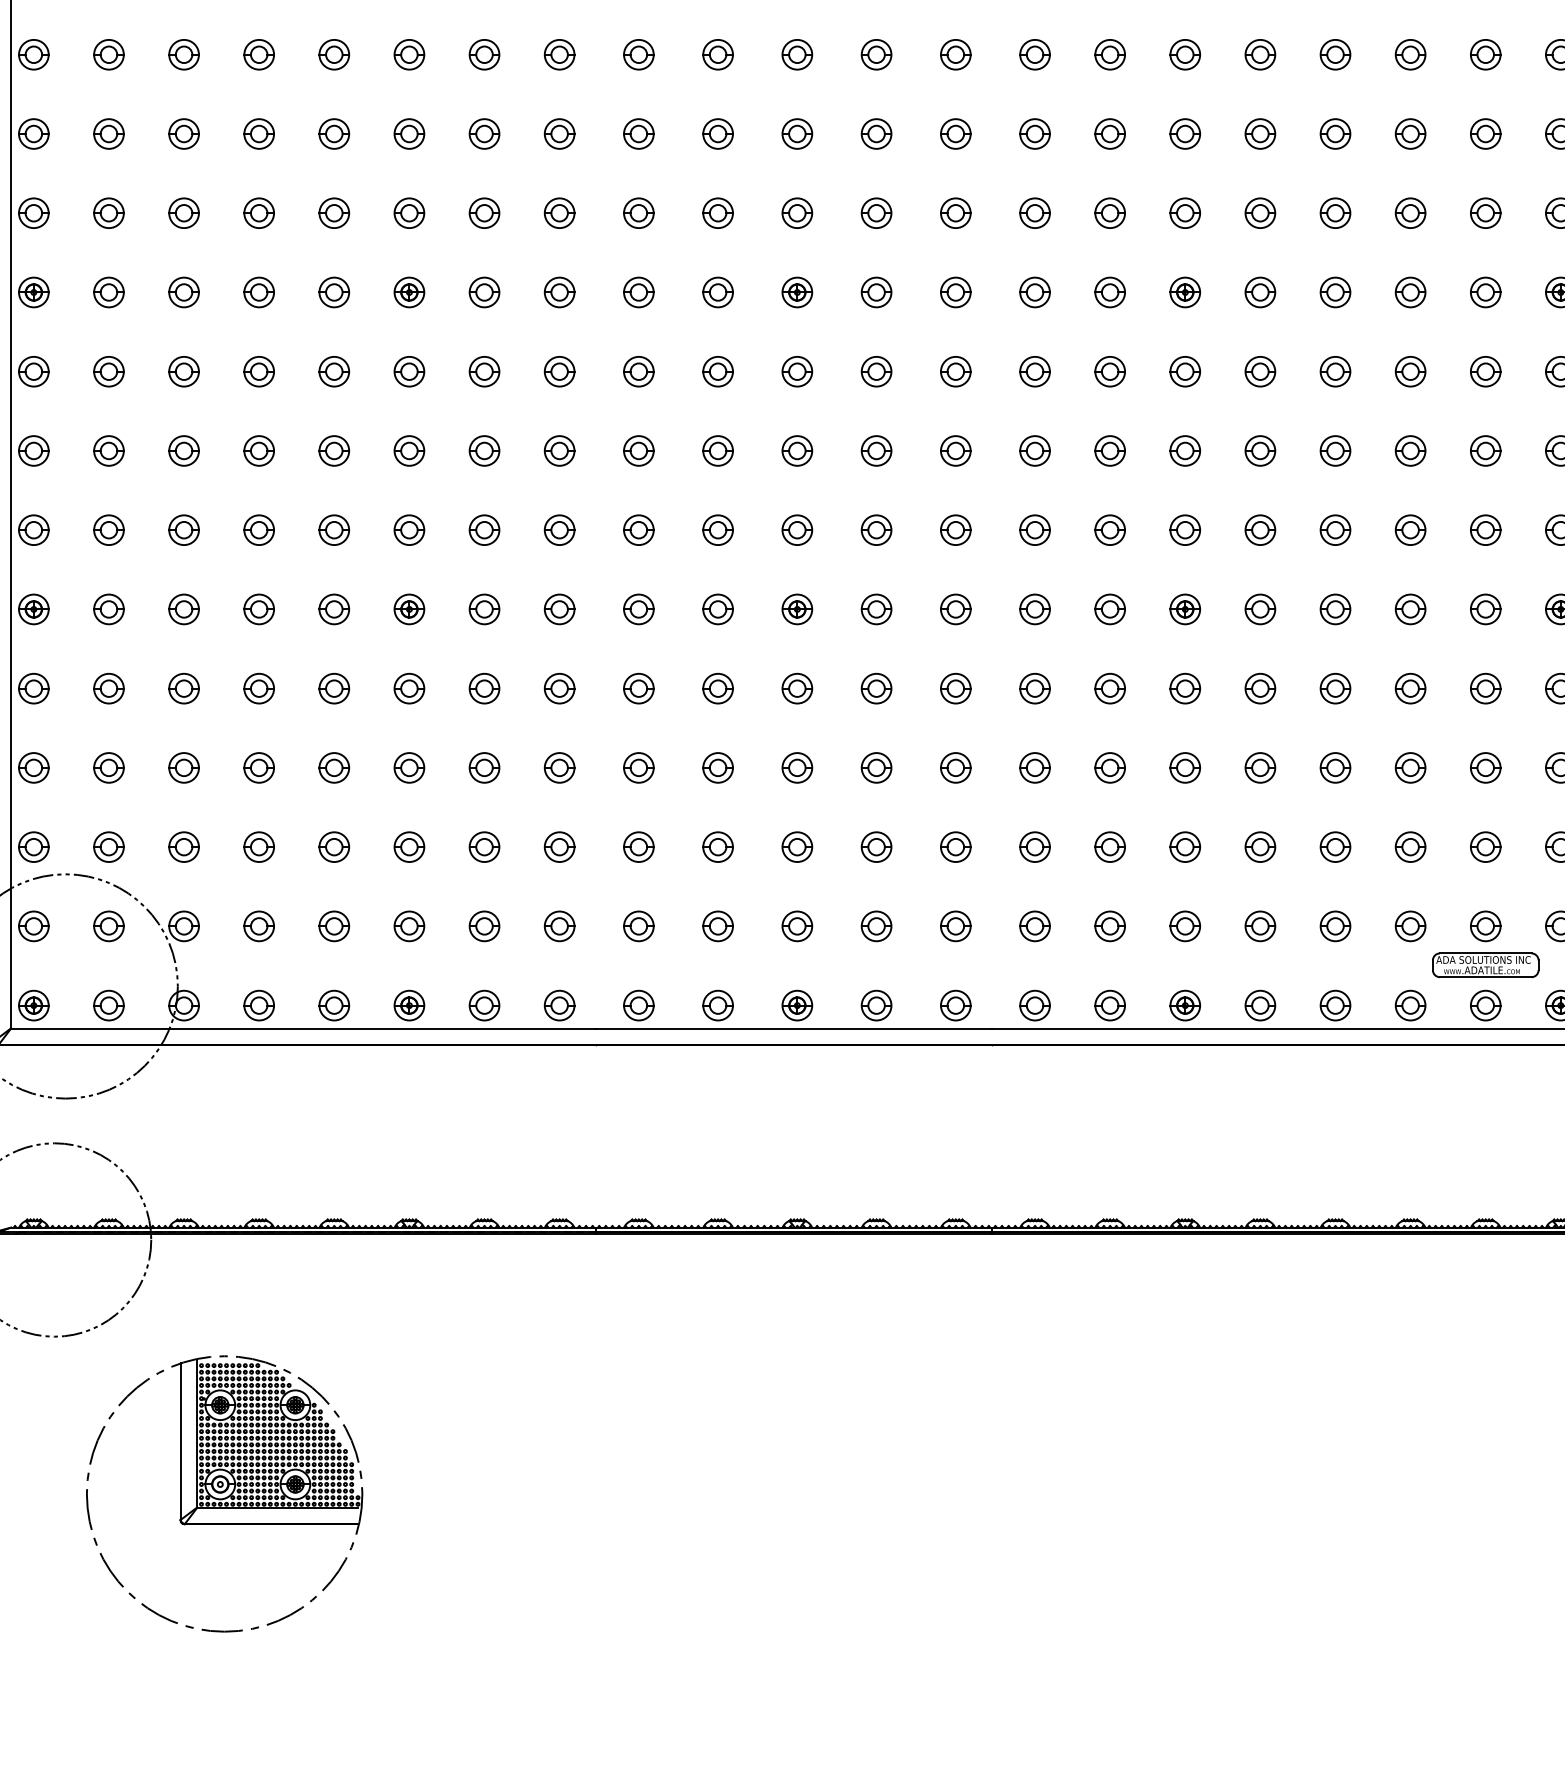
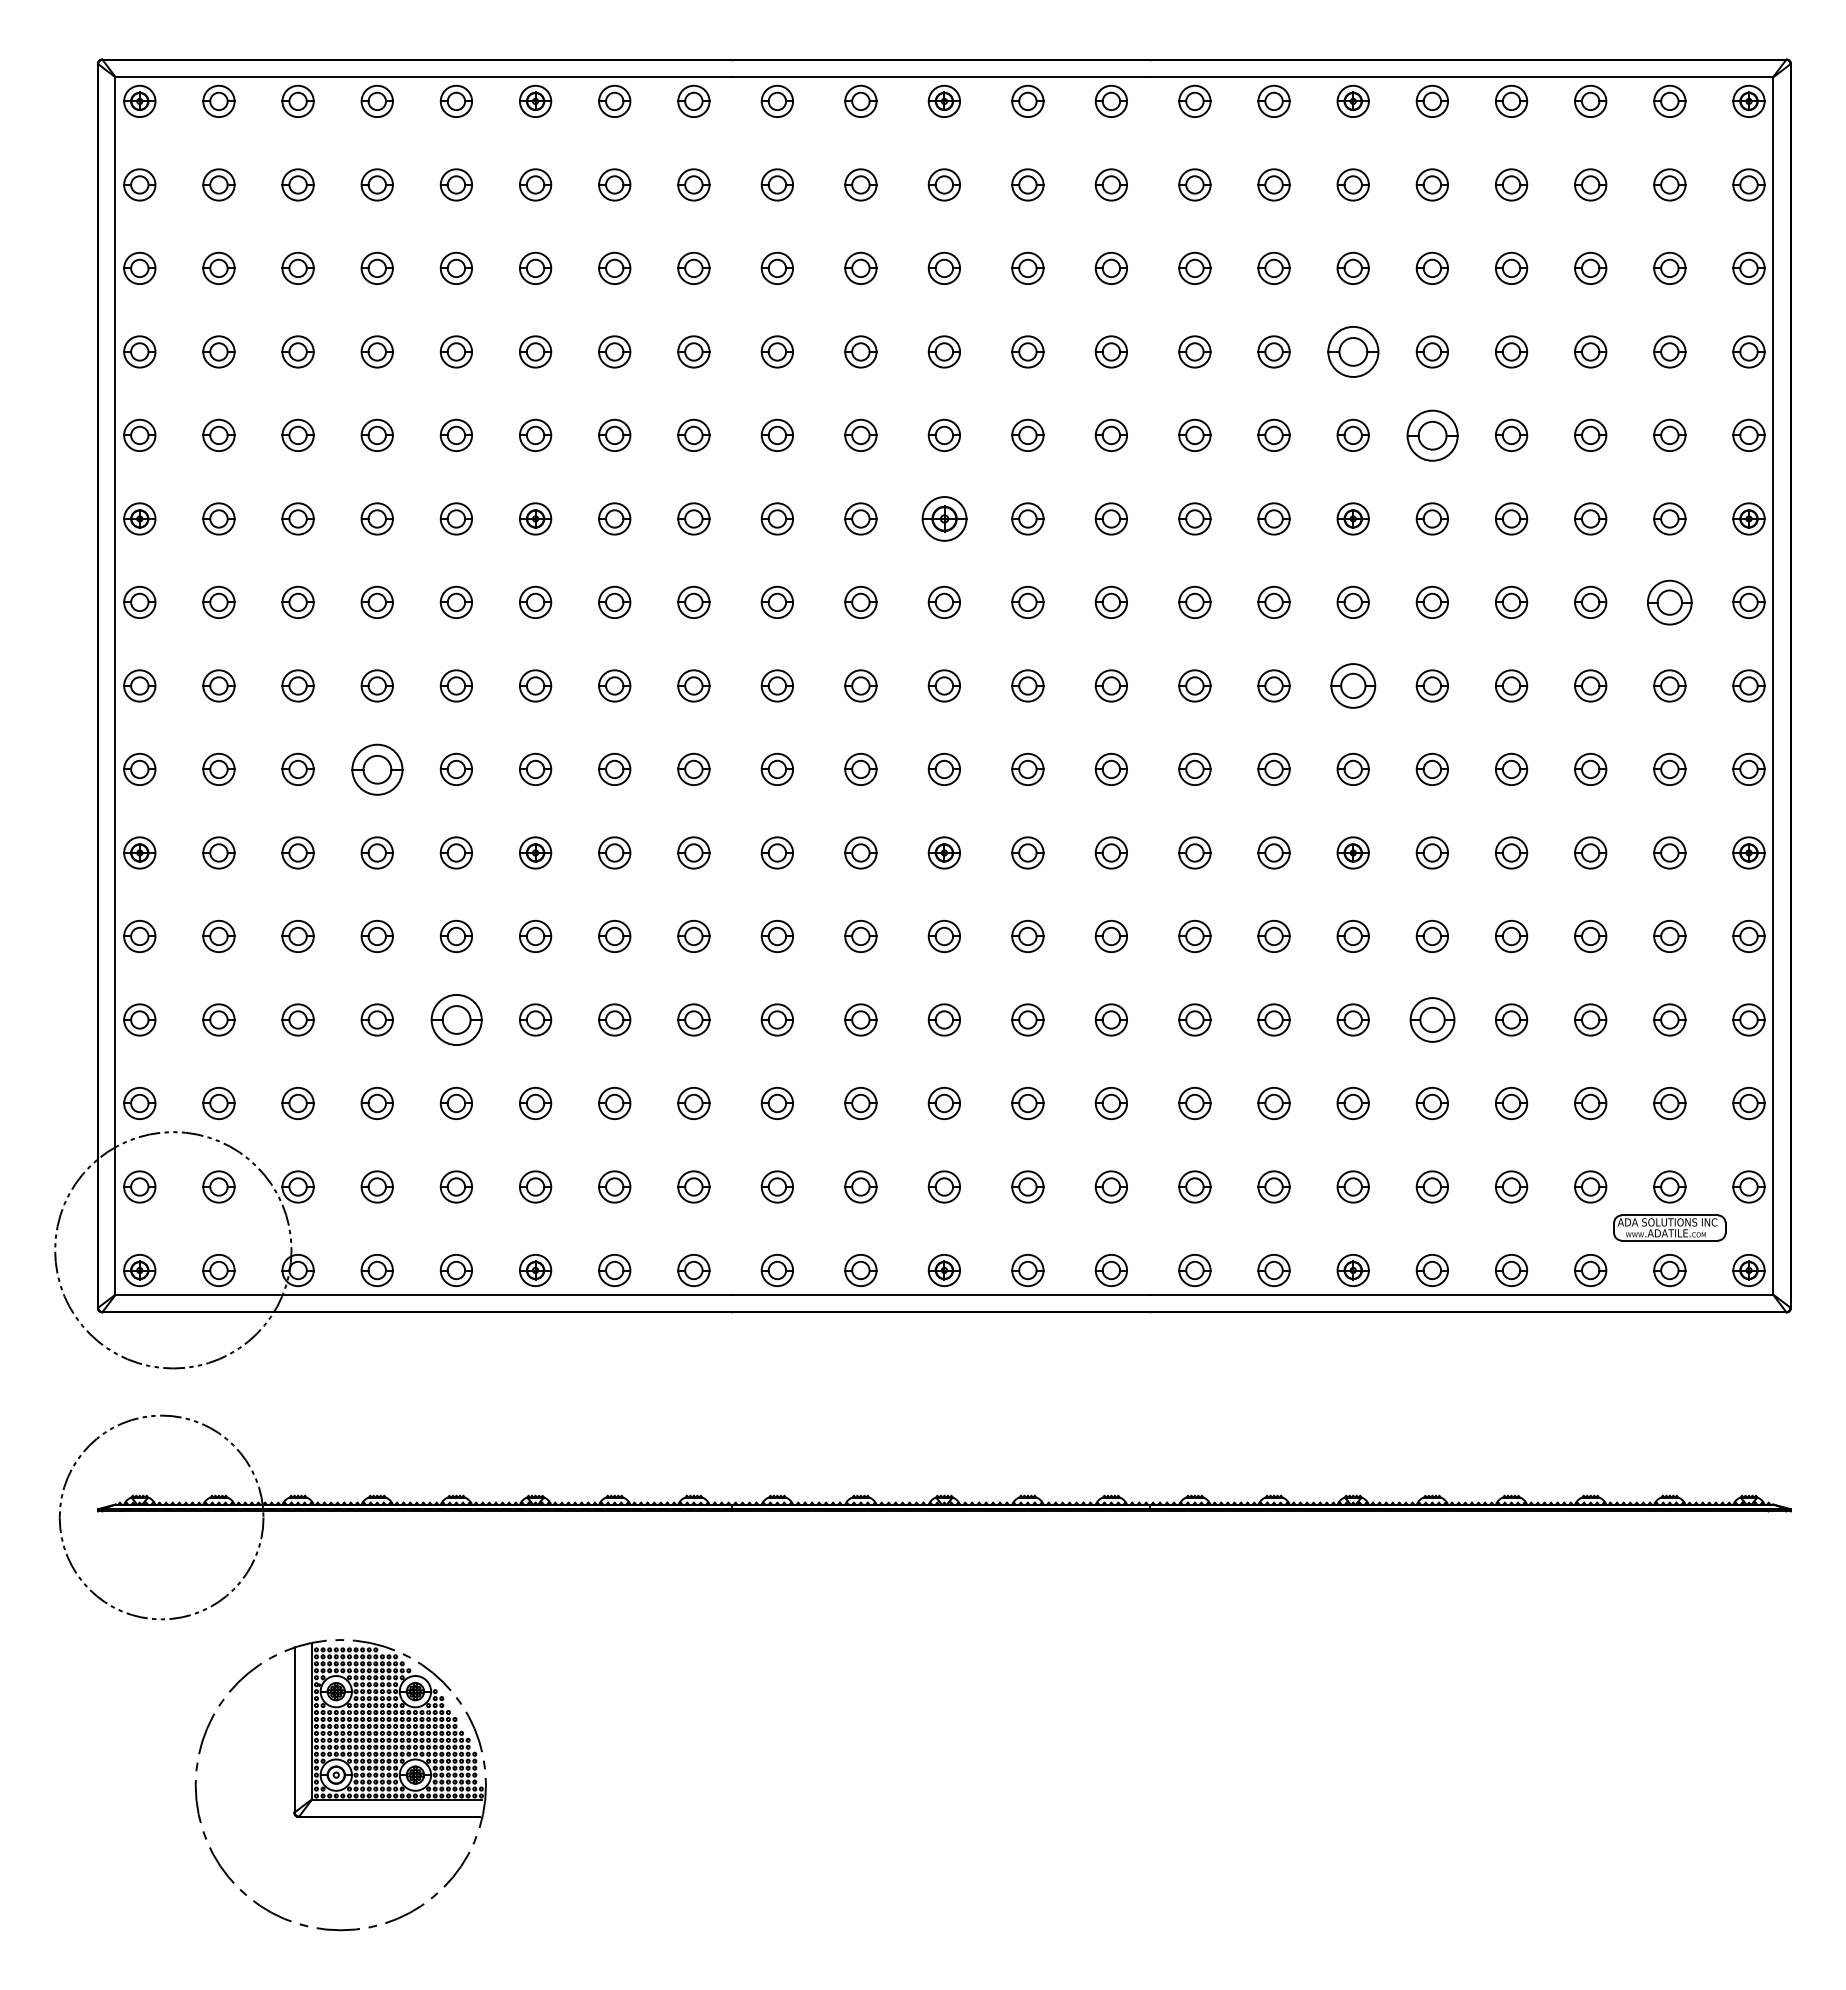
part: (1184, 133) -> (1352, 351), size x1.6
part: (1259, 212) -> (1431, 434), size x1.6
part: (796, 292) -> (943, 518), size x1.4
part: (1485, 370) -> (1669, 601), size x1.4
part: (1184, 450) -> (1352, 685), size x1.4
part: (258, 529) -> (376, 768), size x1.6
part: (333, 767) -> (455, 1019), size x1.6
part: (1259, 767) -> (1431, 1019), size x1.4

